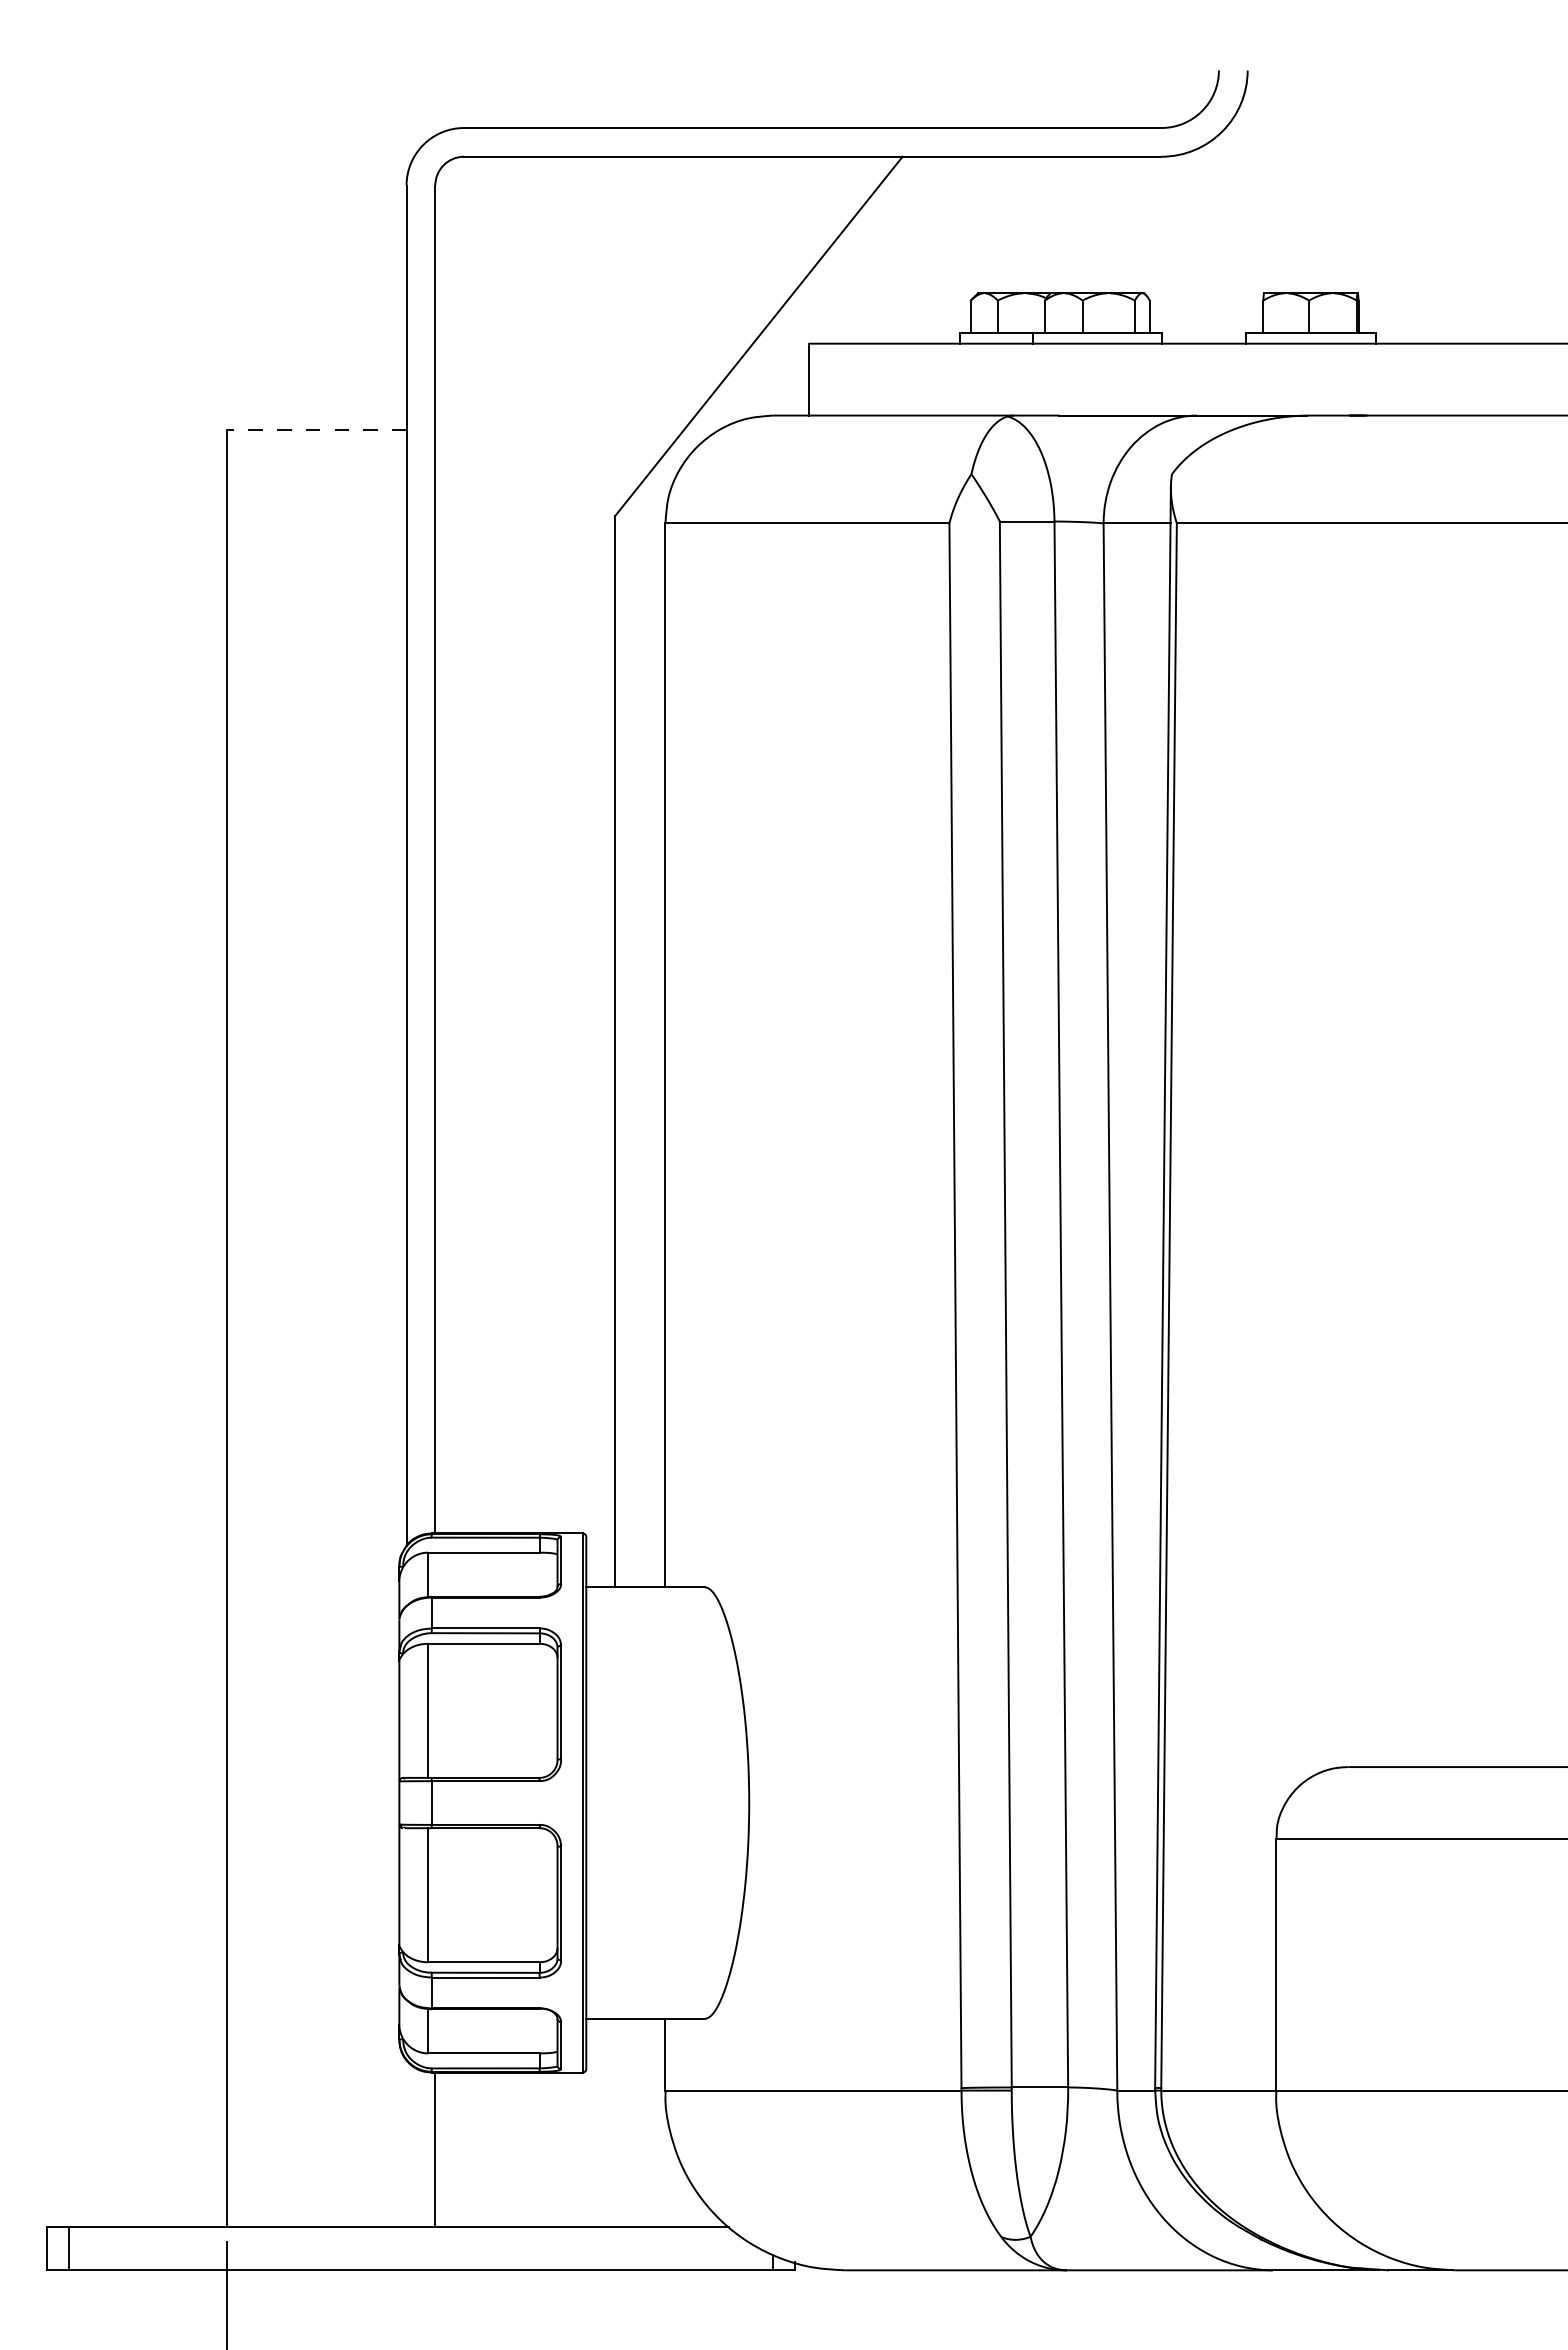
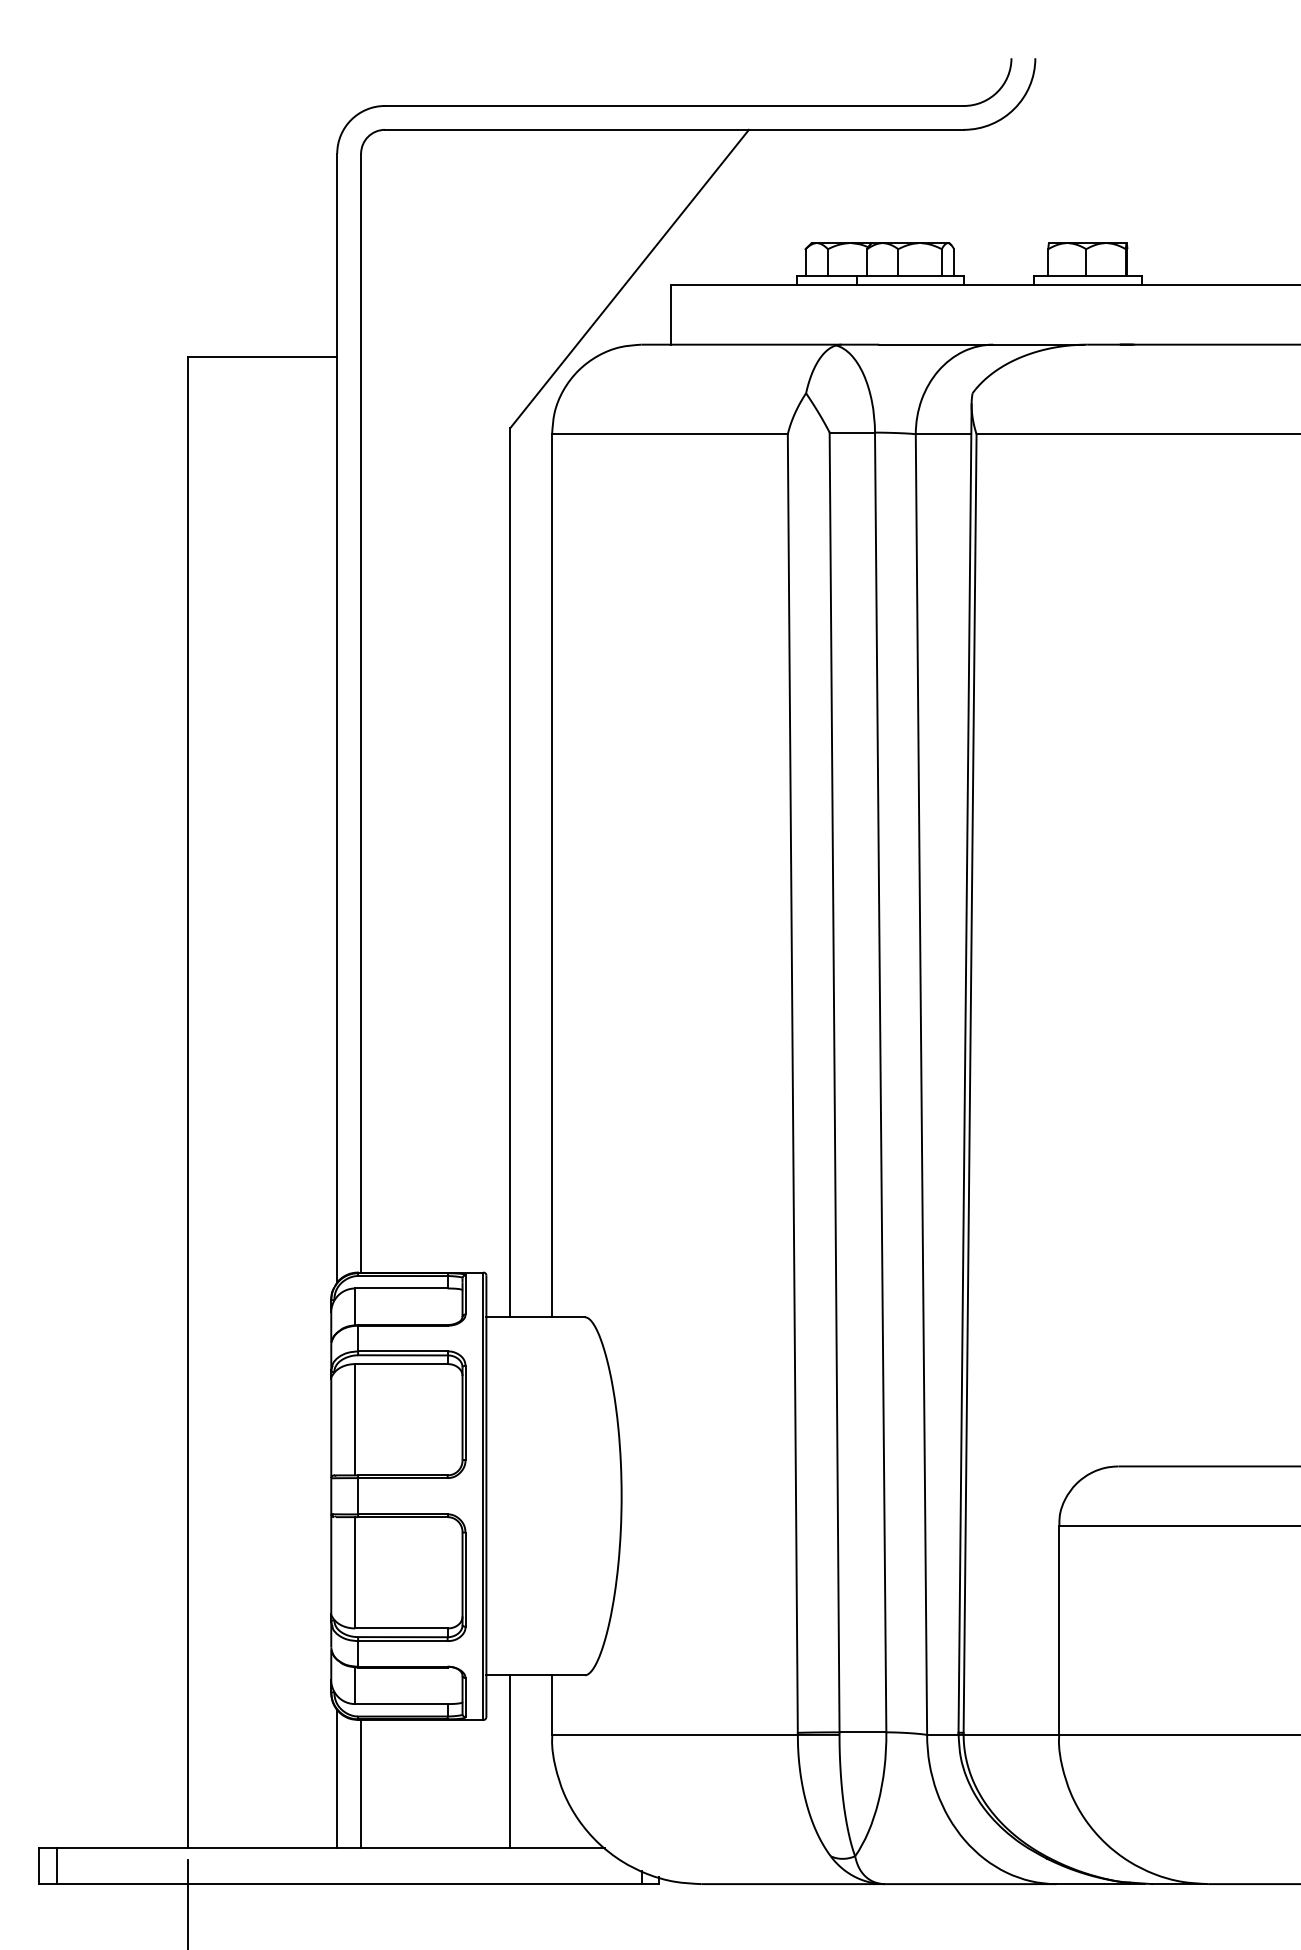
line: (316, 429) -> (262, 356), dashed -> solid
line: (615, 2122) -> (510, 1761), added
line: (406, 2143) -> (337, 1778), added

